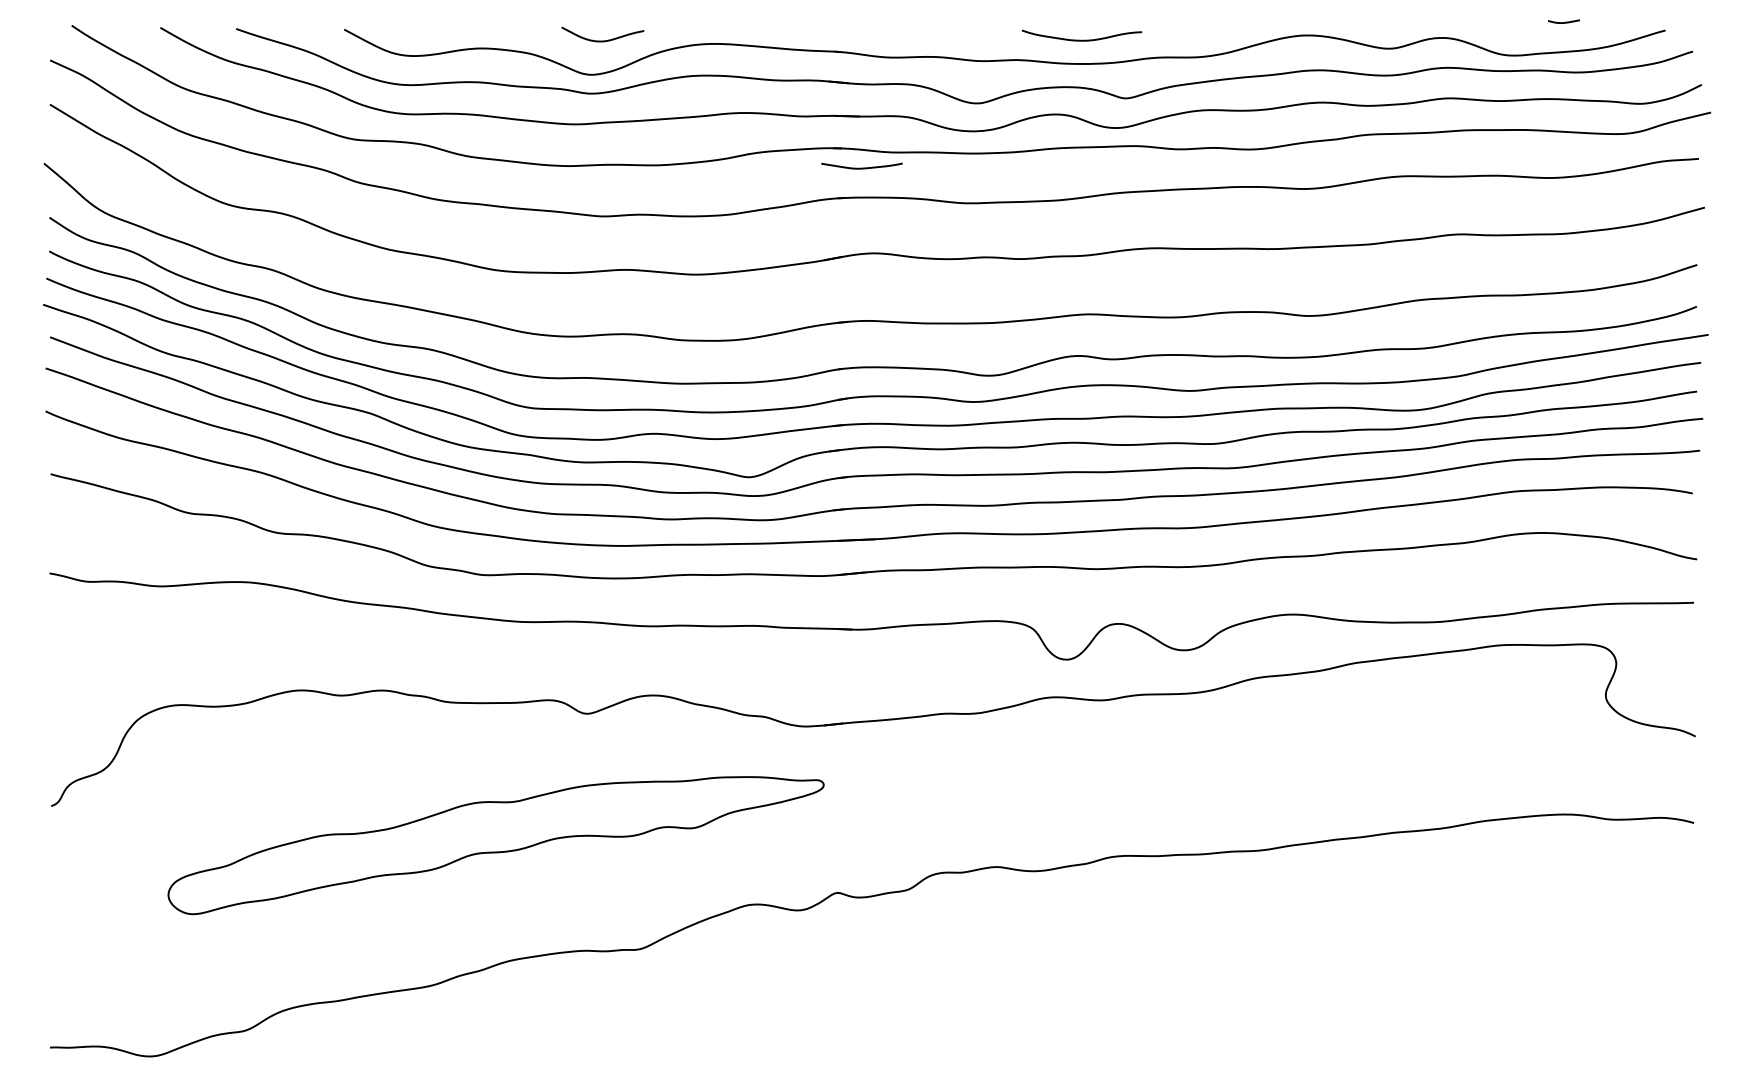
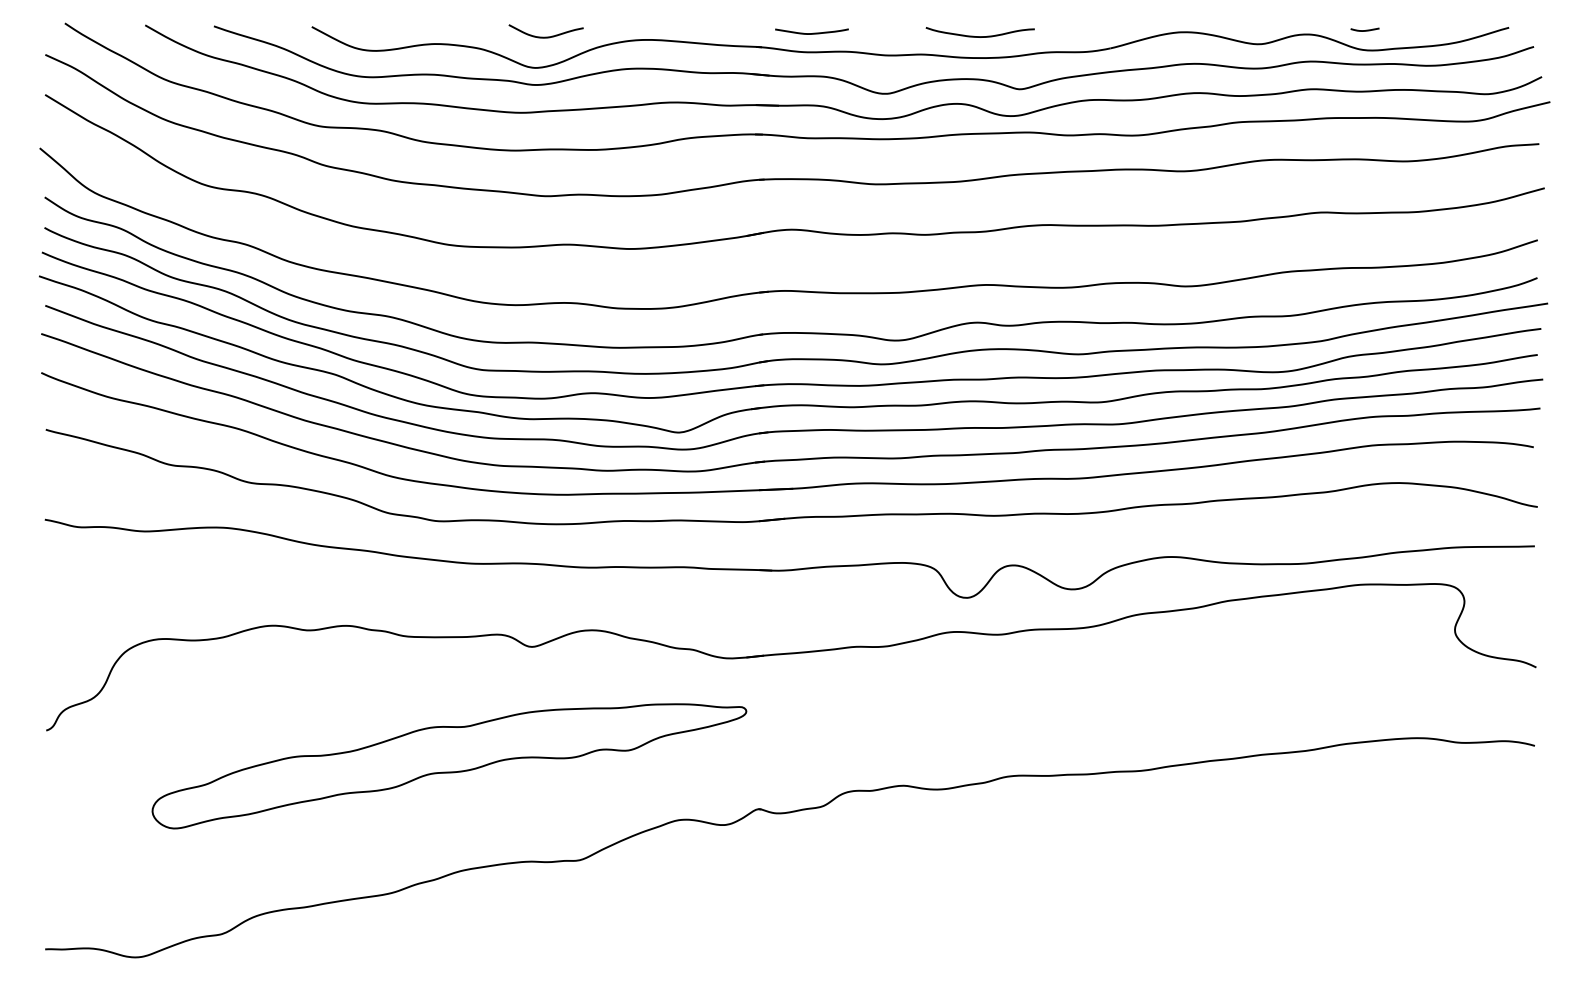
curve: (1563, 22) -> (1364, 30), moved
curve: (861, 168) -> (811, 33), moved

